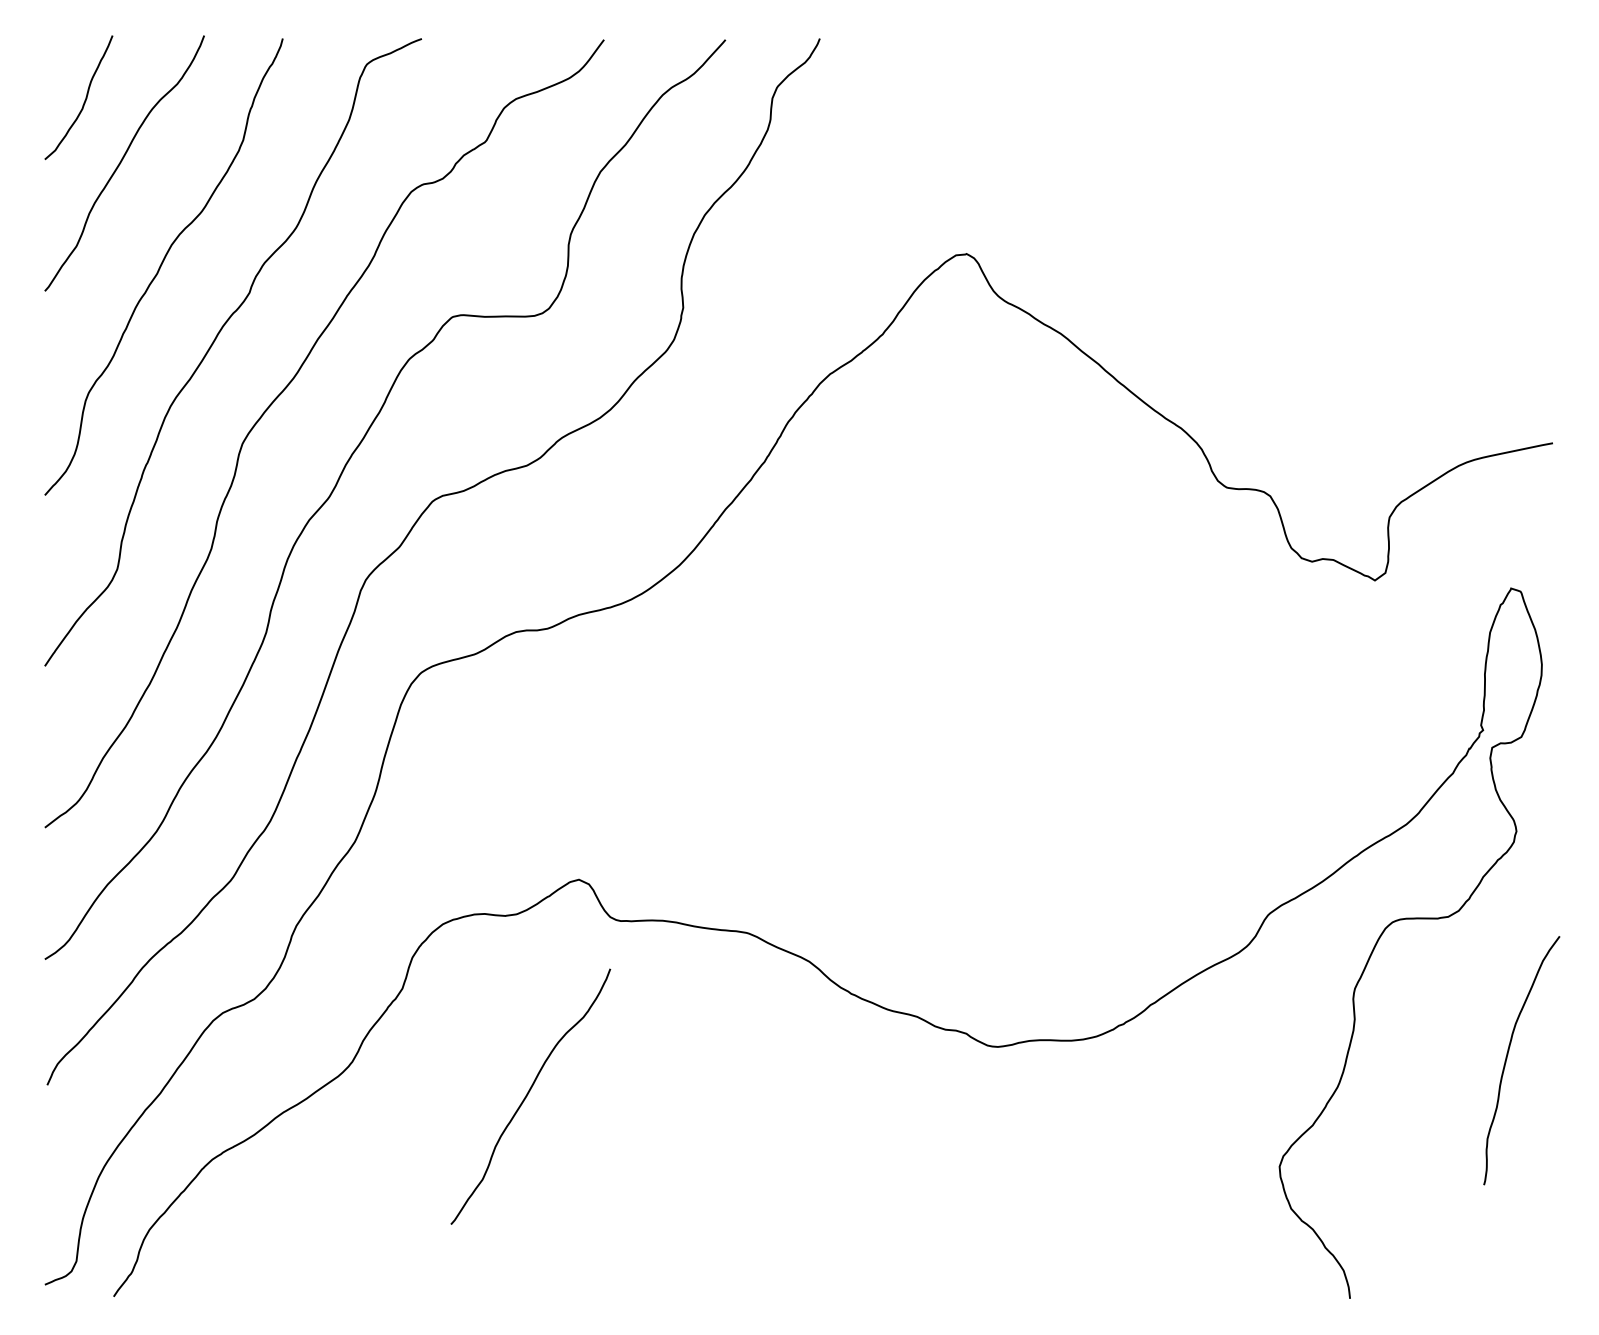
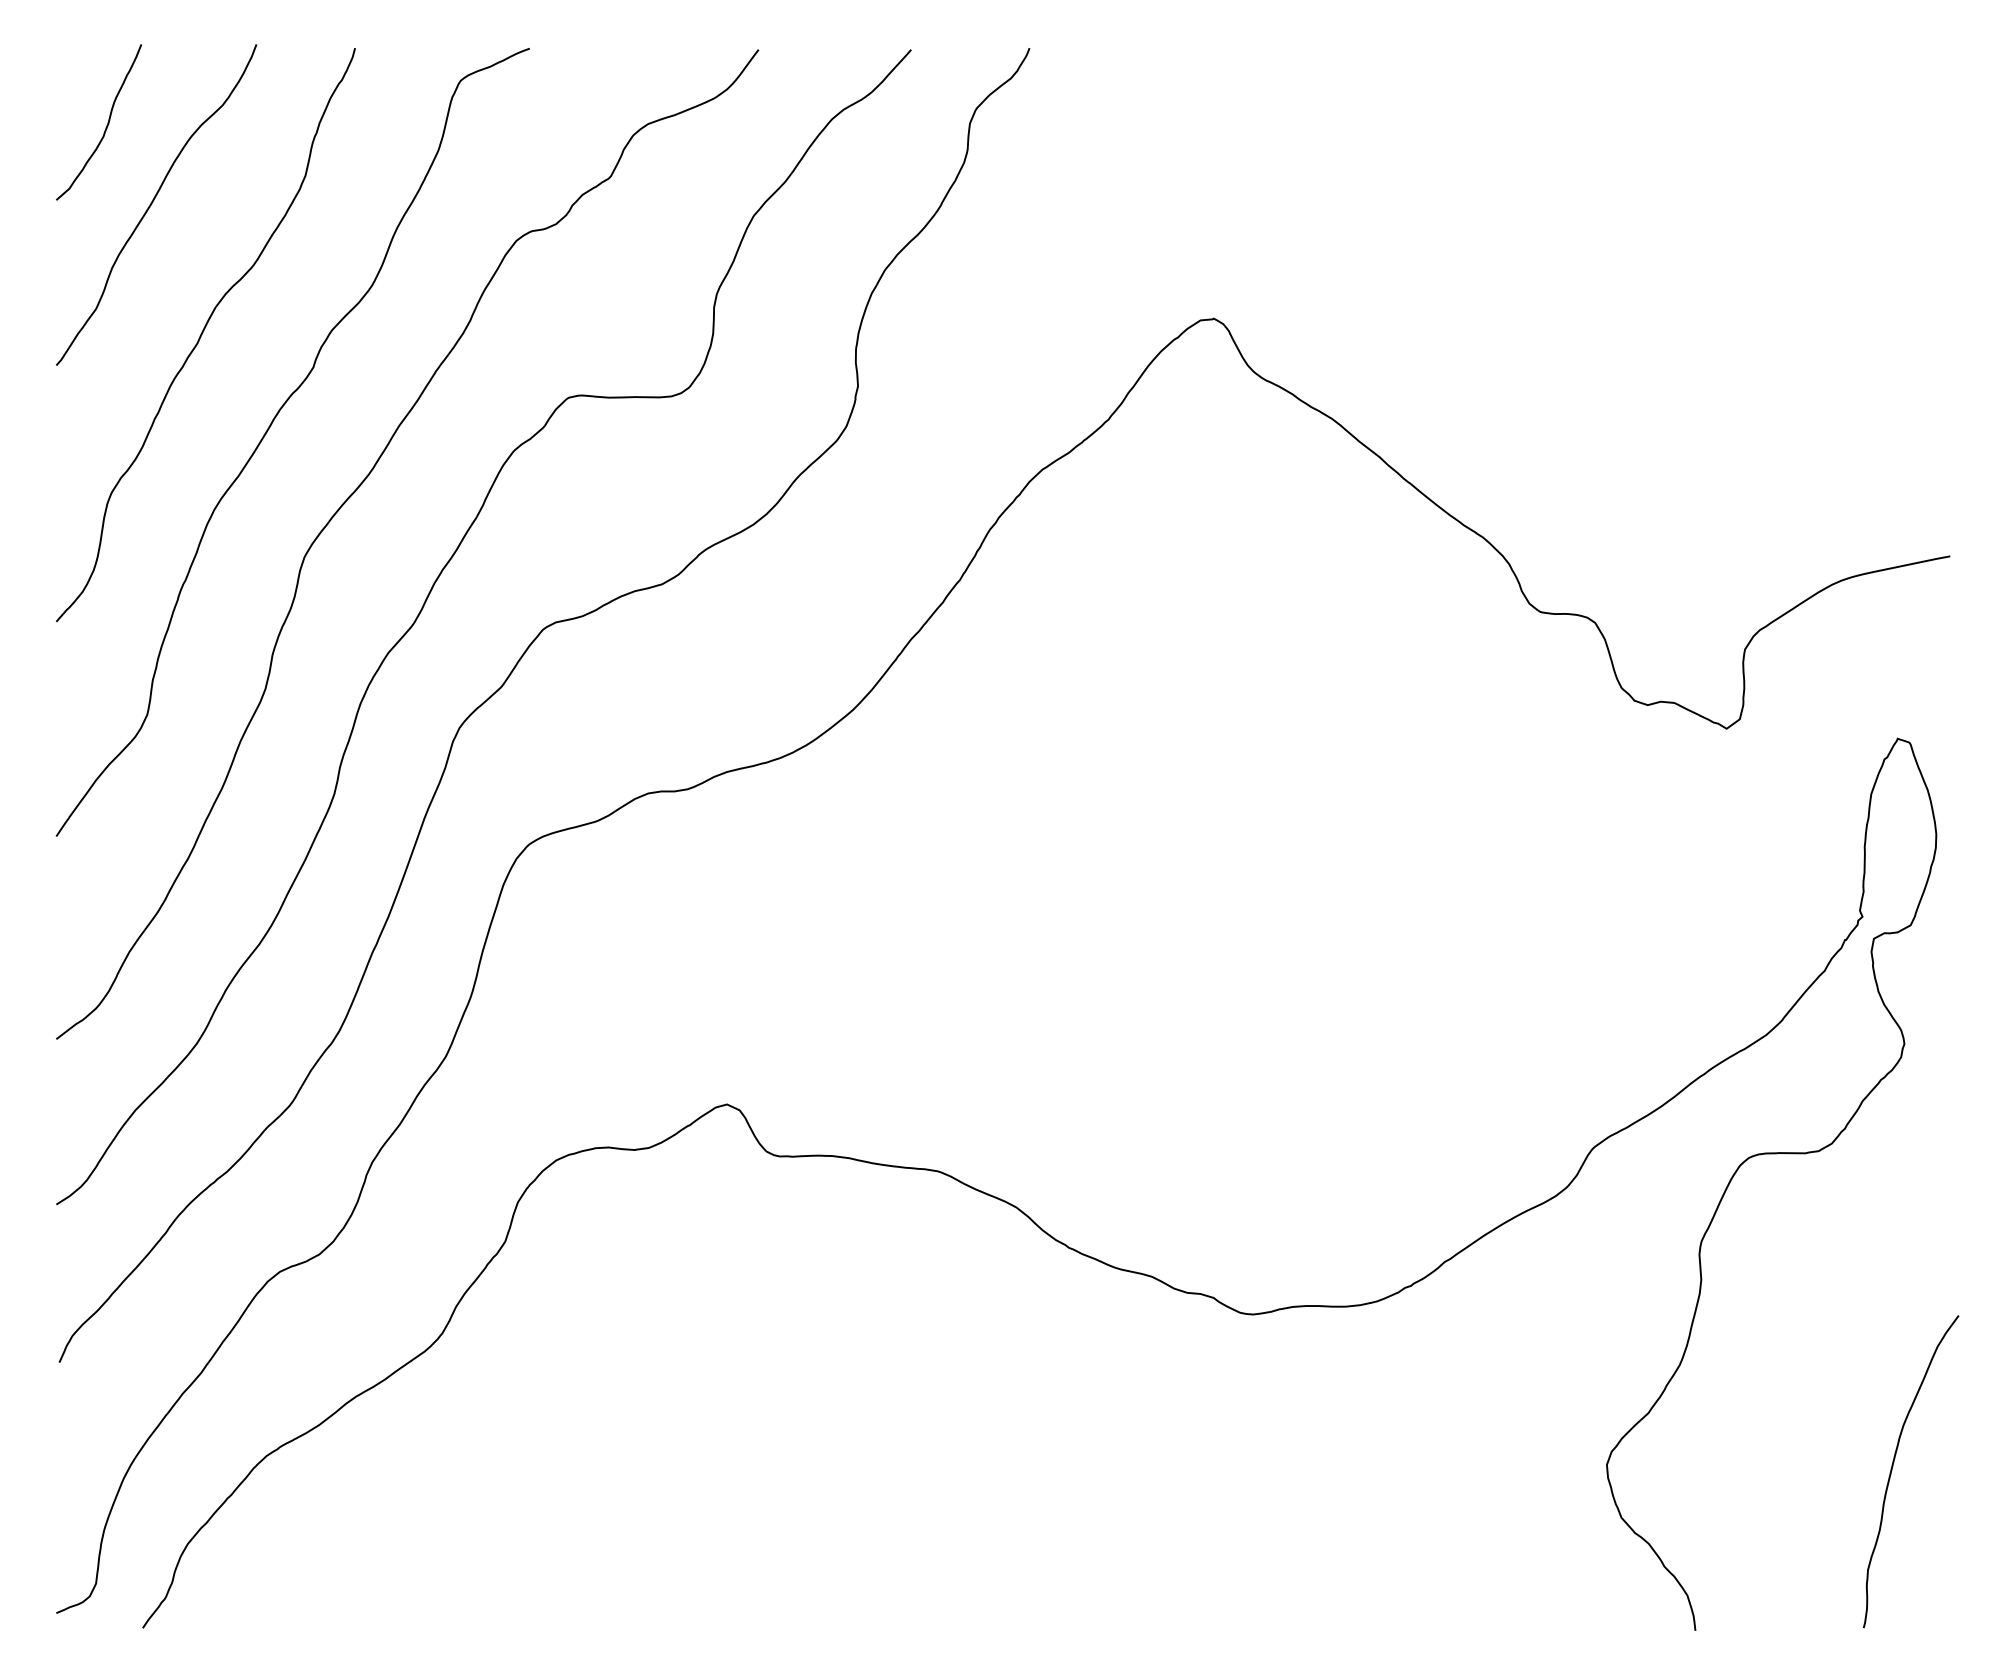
curve: (1507, 1056) -> (1893, 1466), moved
curve: (528, 1094) -> (663, 1374), removed

